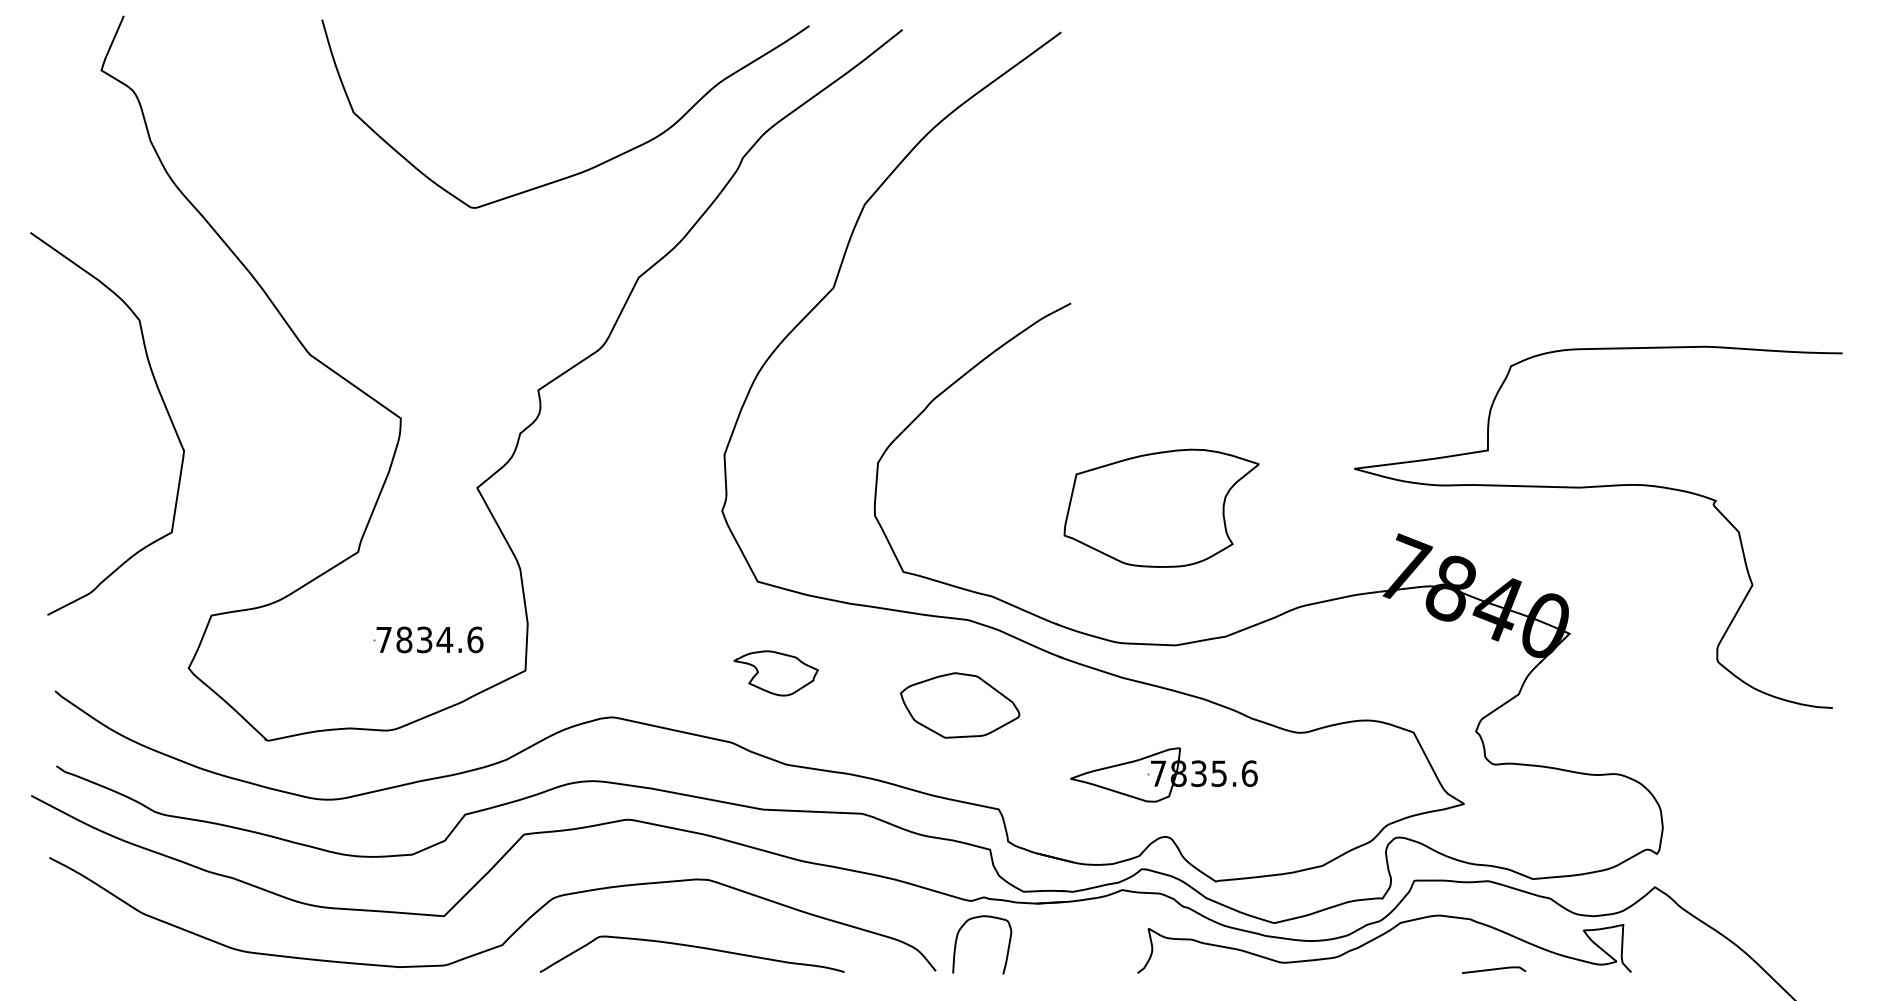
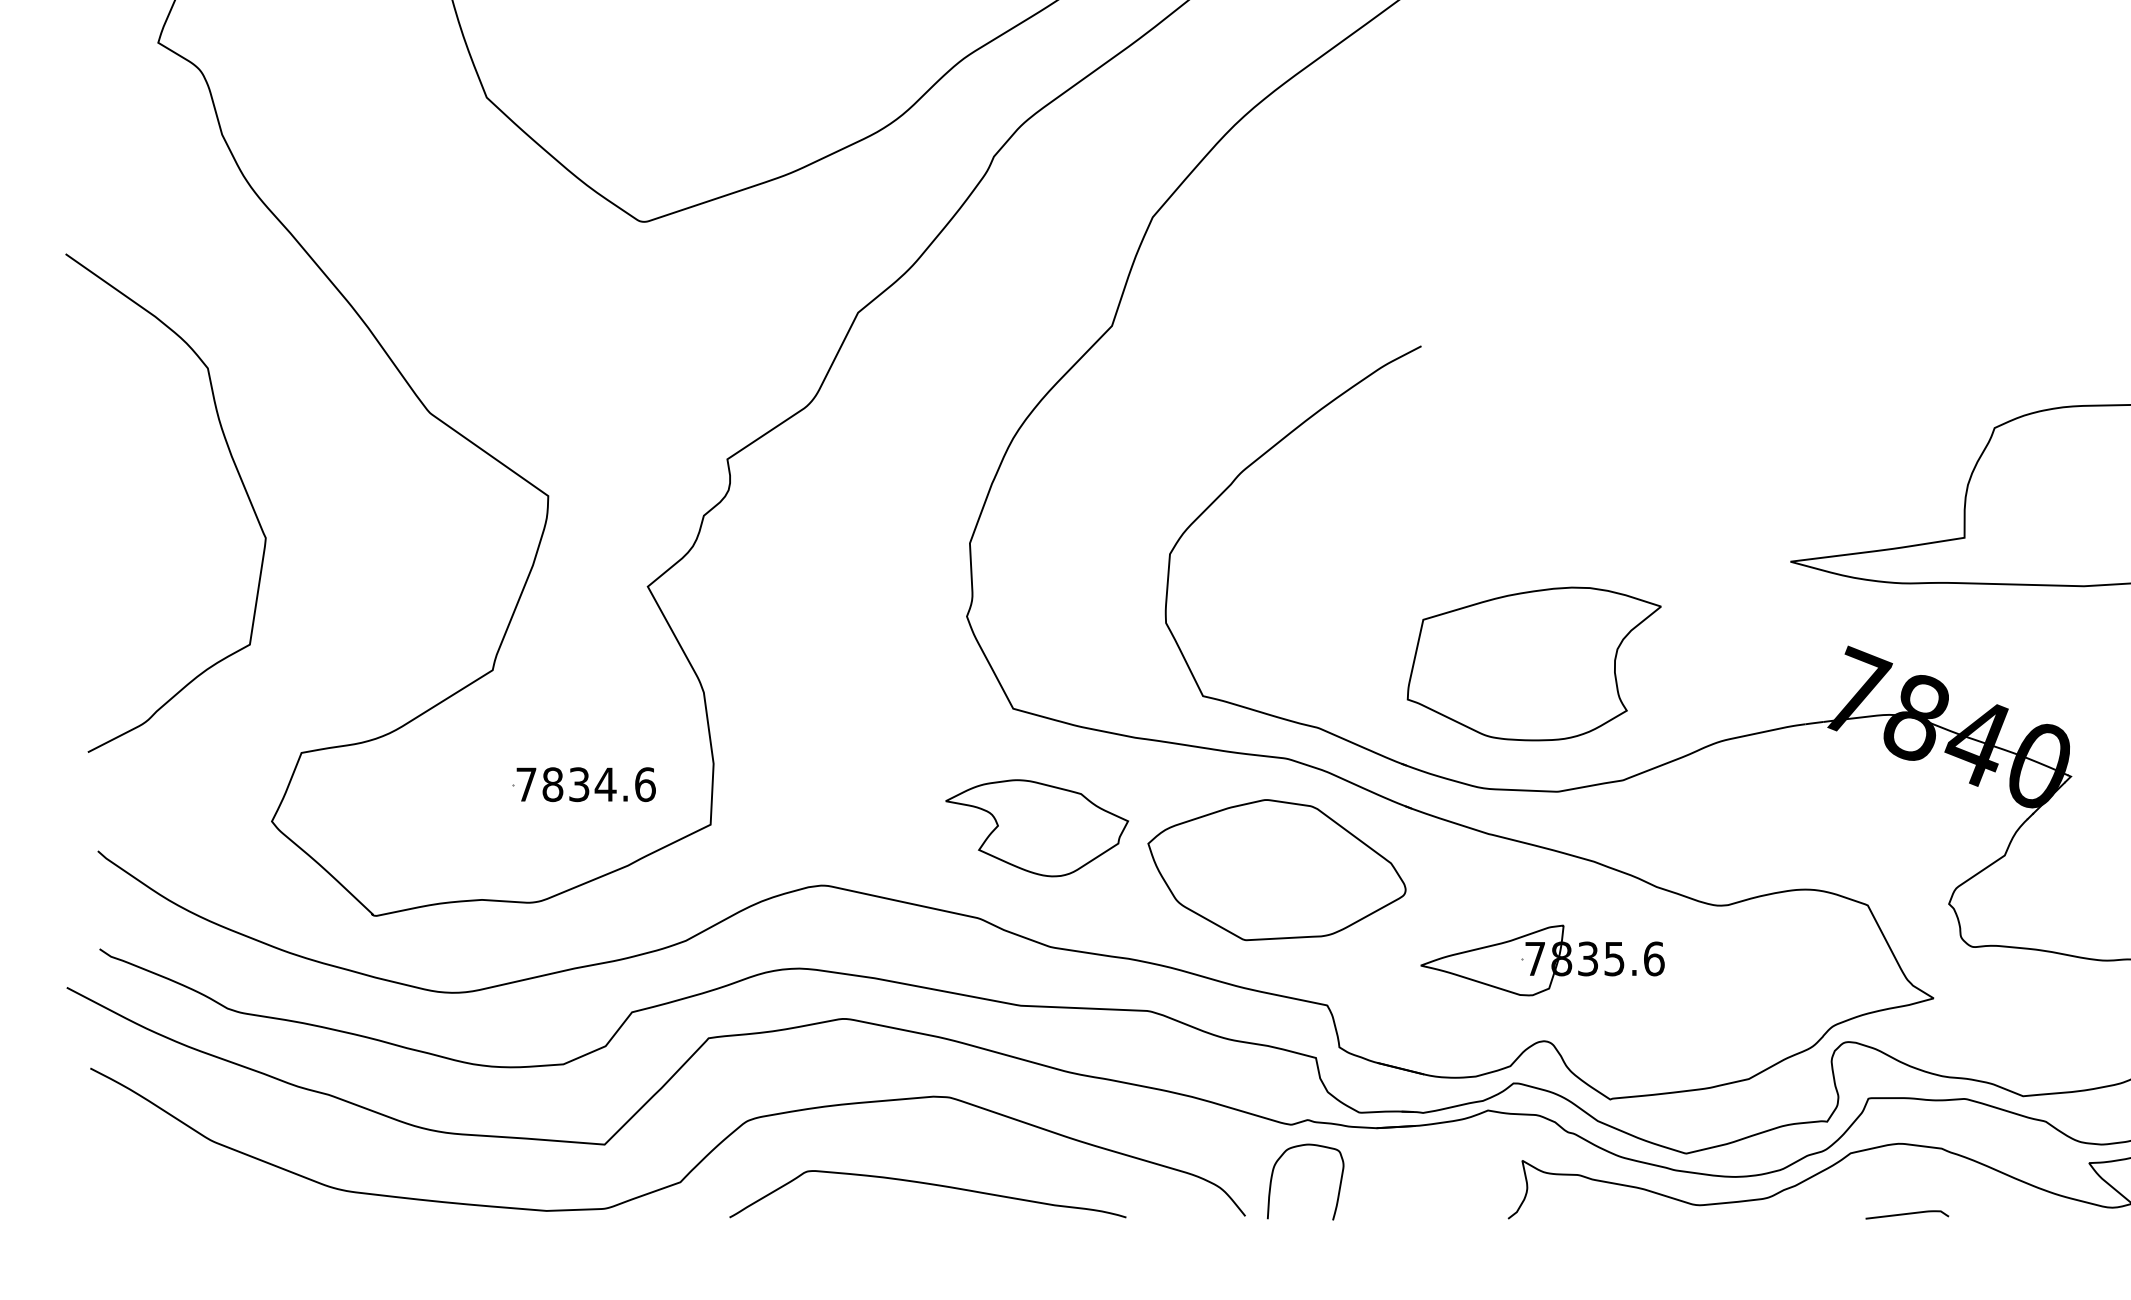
part: (1161, 507) -> (1534, 662), moved
part: (775, 673) -> (1036, 828), size x1.67
part: (959, 705) -> (1276, 870), size x1.67
curve: (1494, 969) -> (1907, 1214), moved

